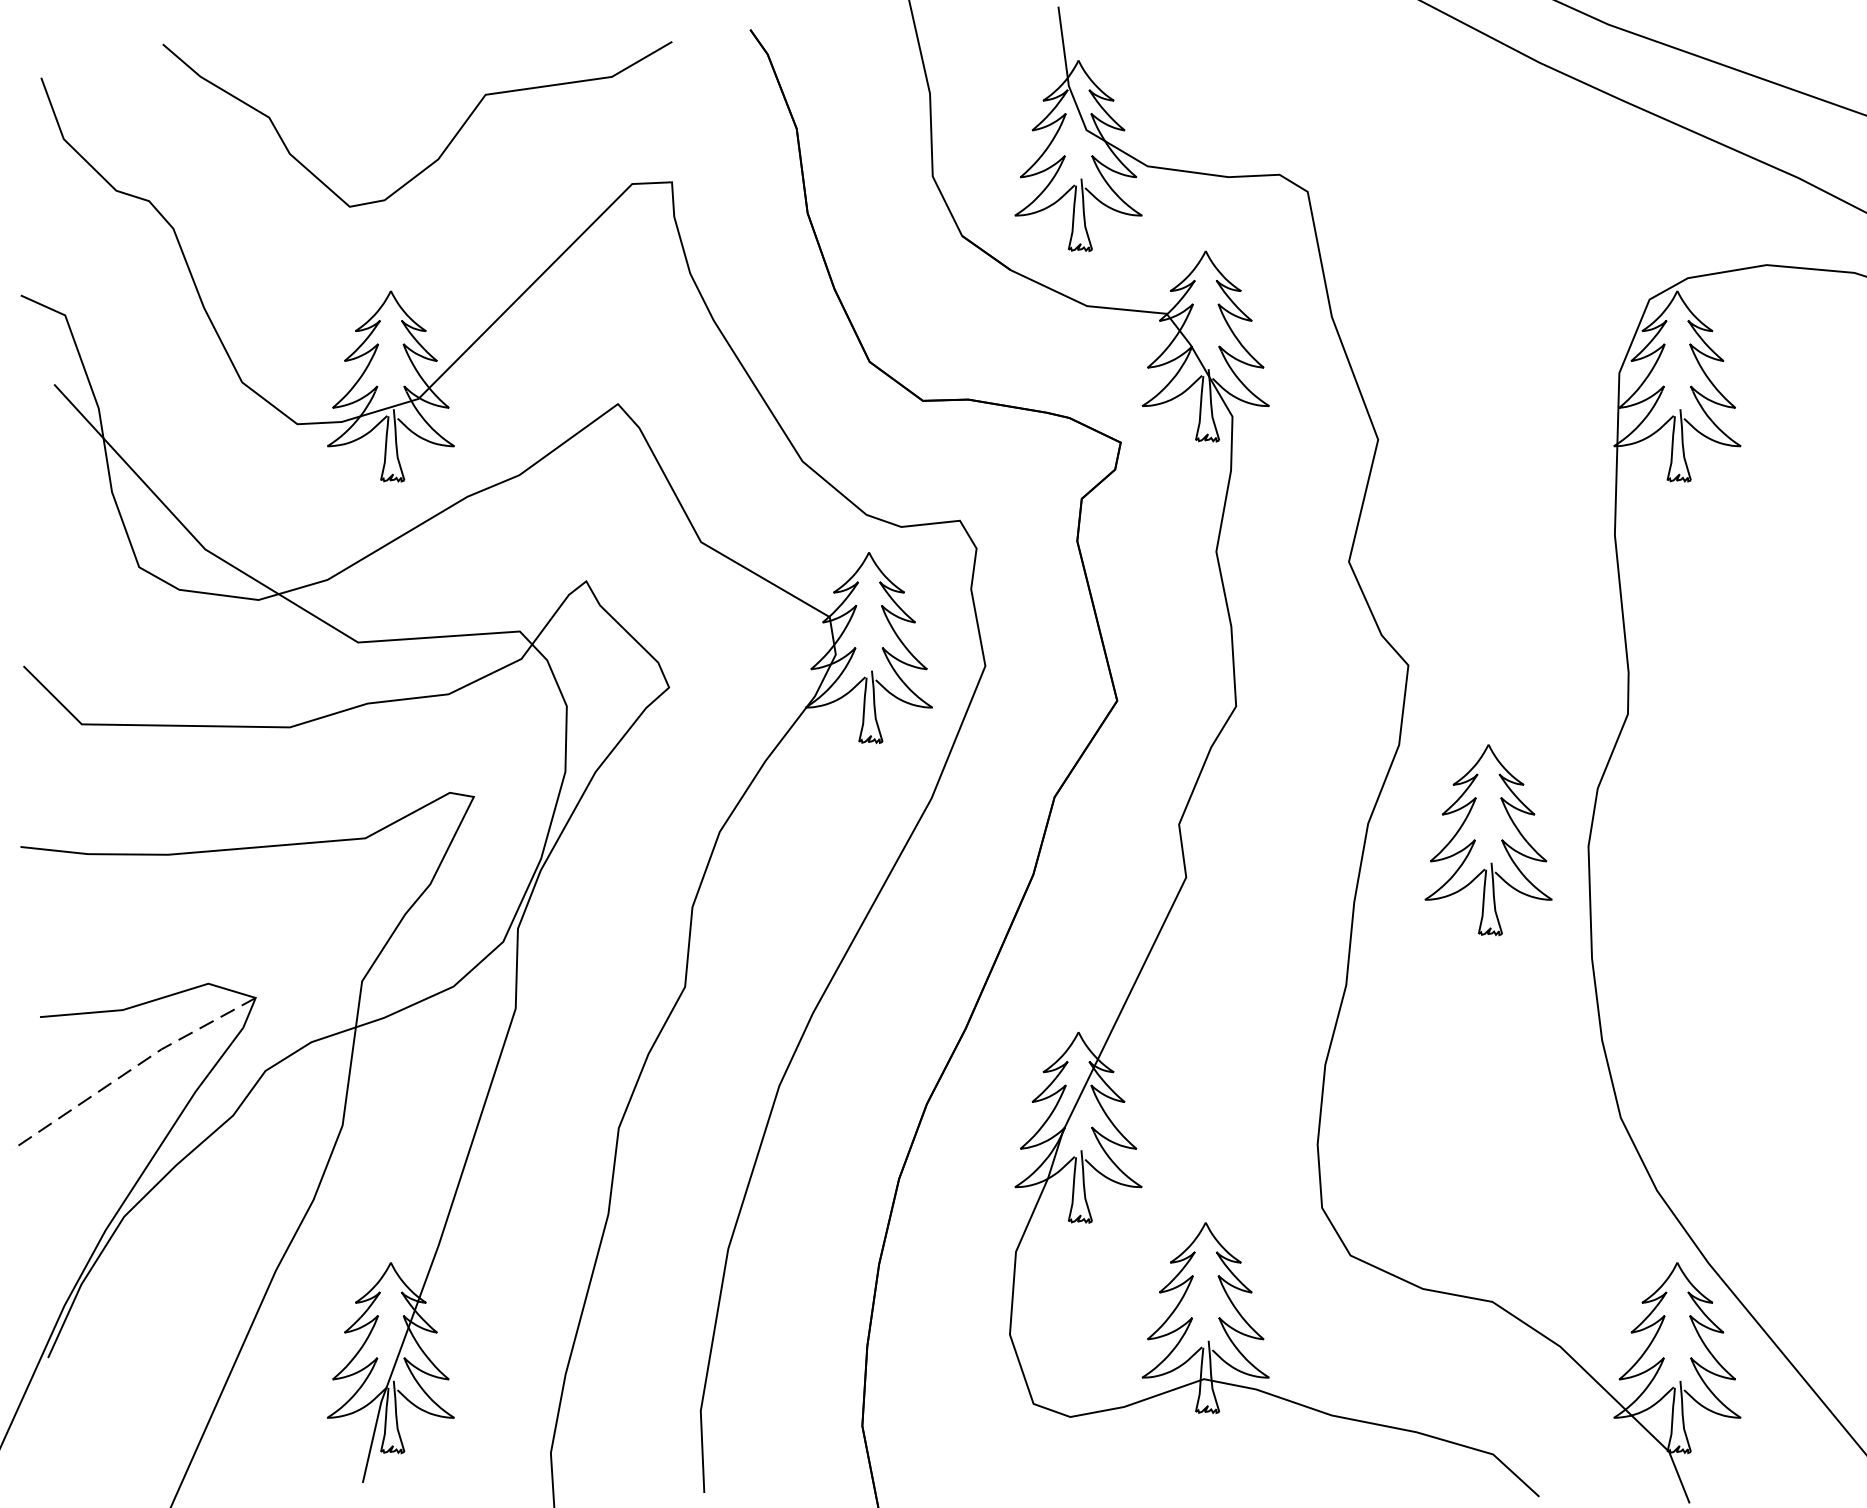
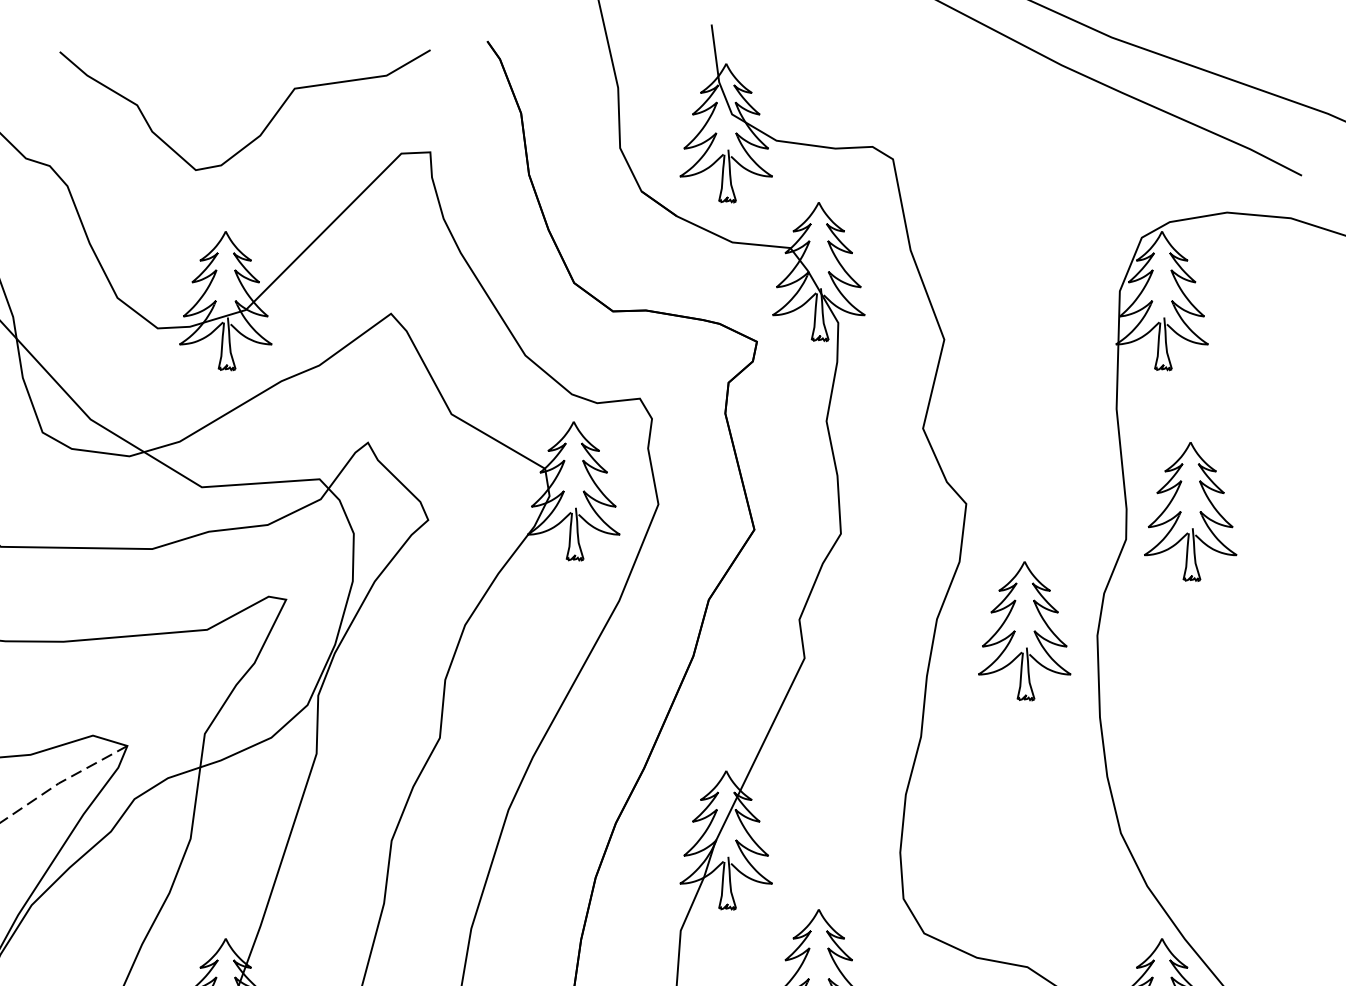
part: (1716, 676) -> (1190, 512), added

